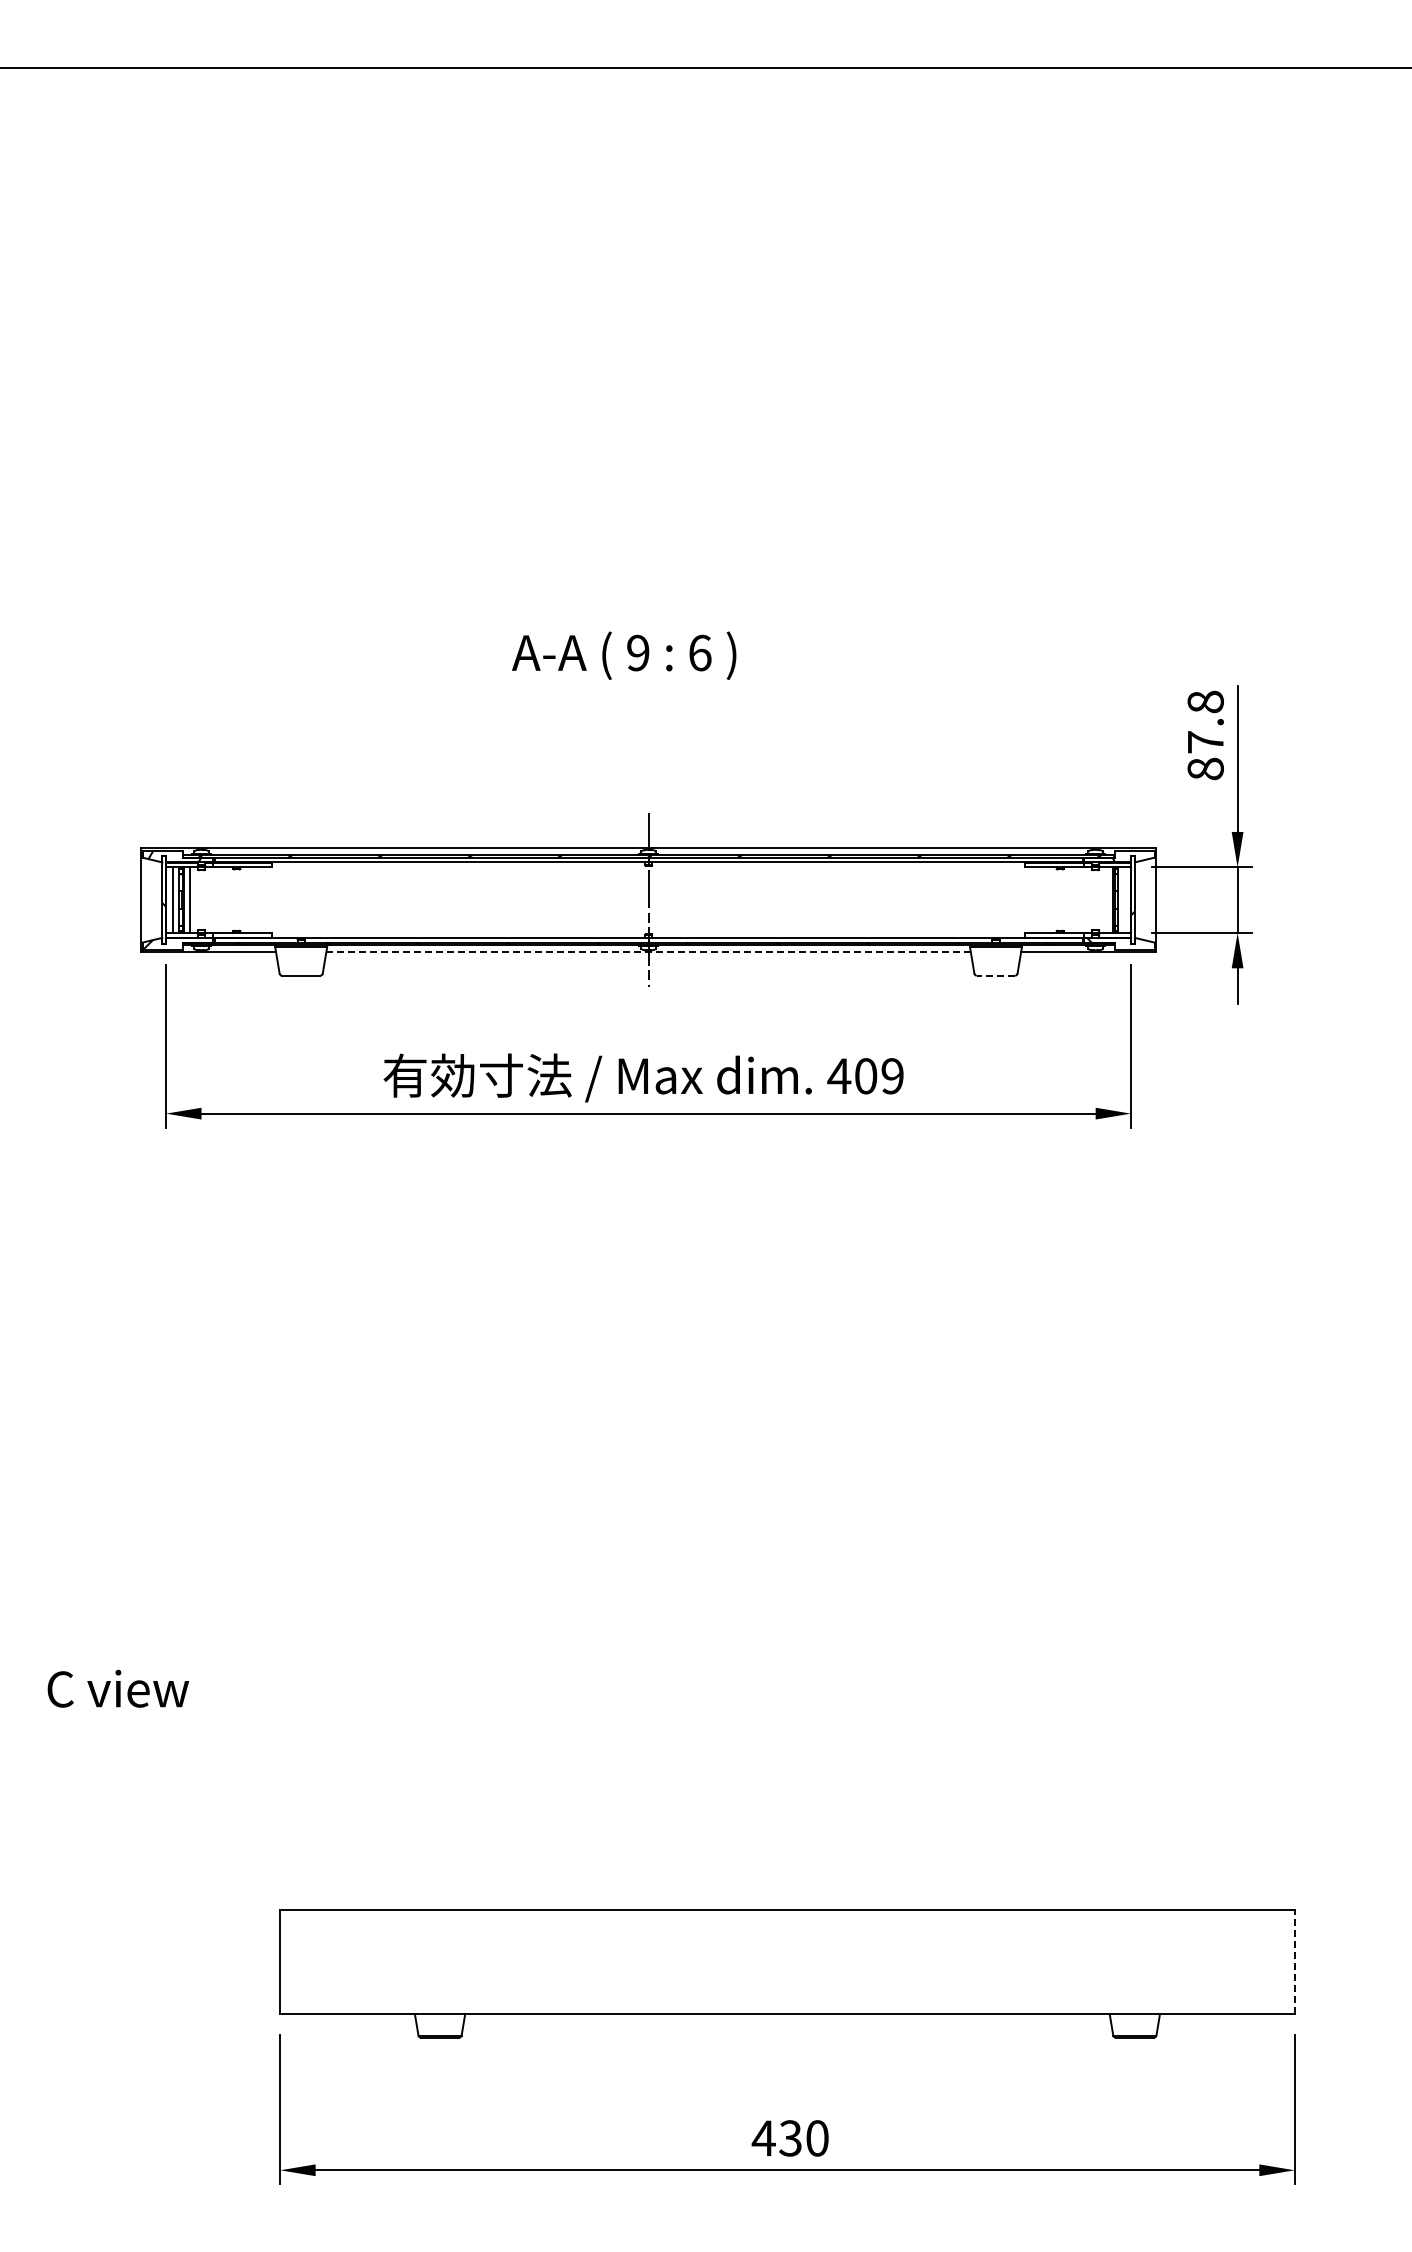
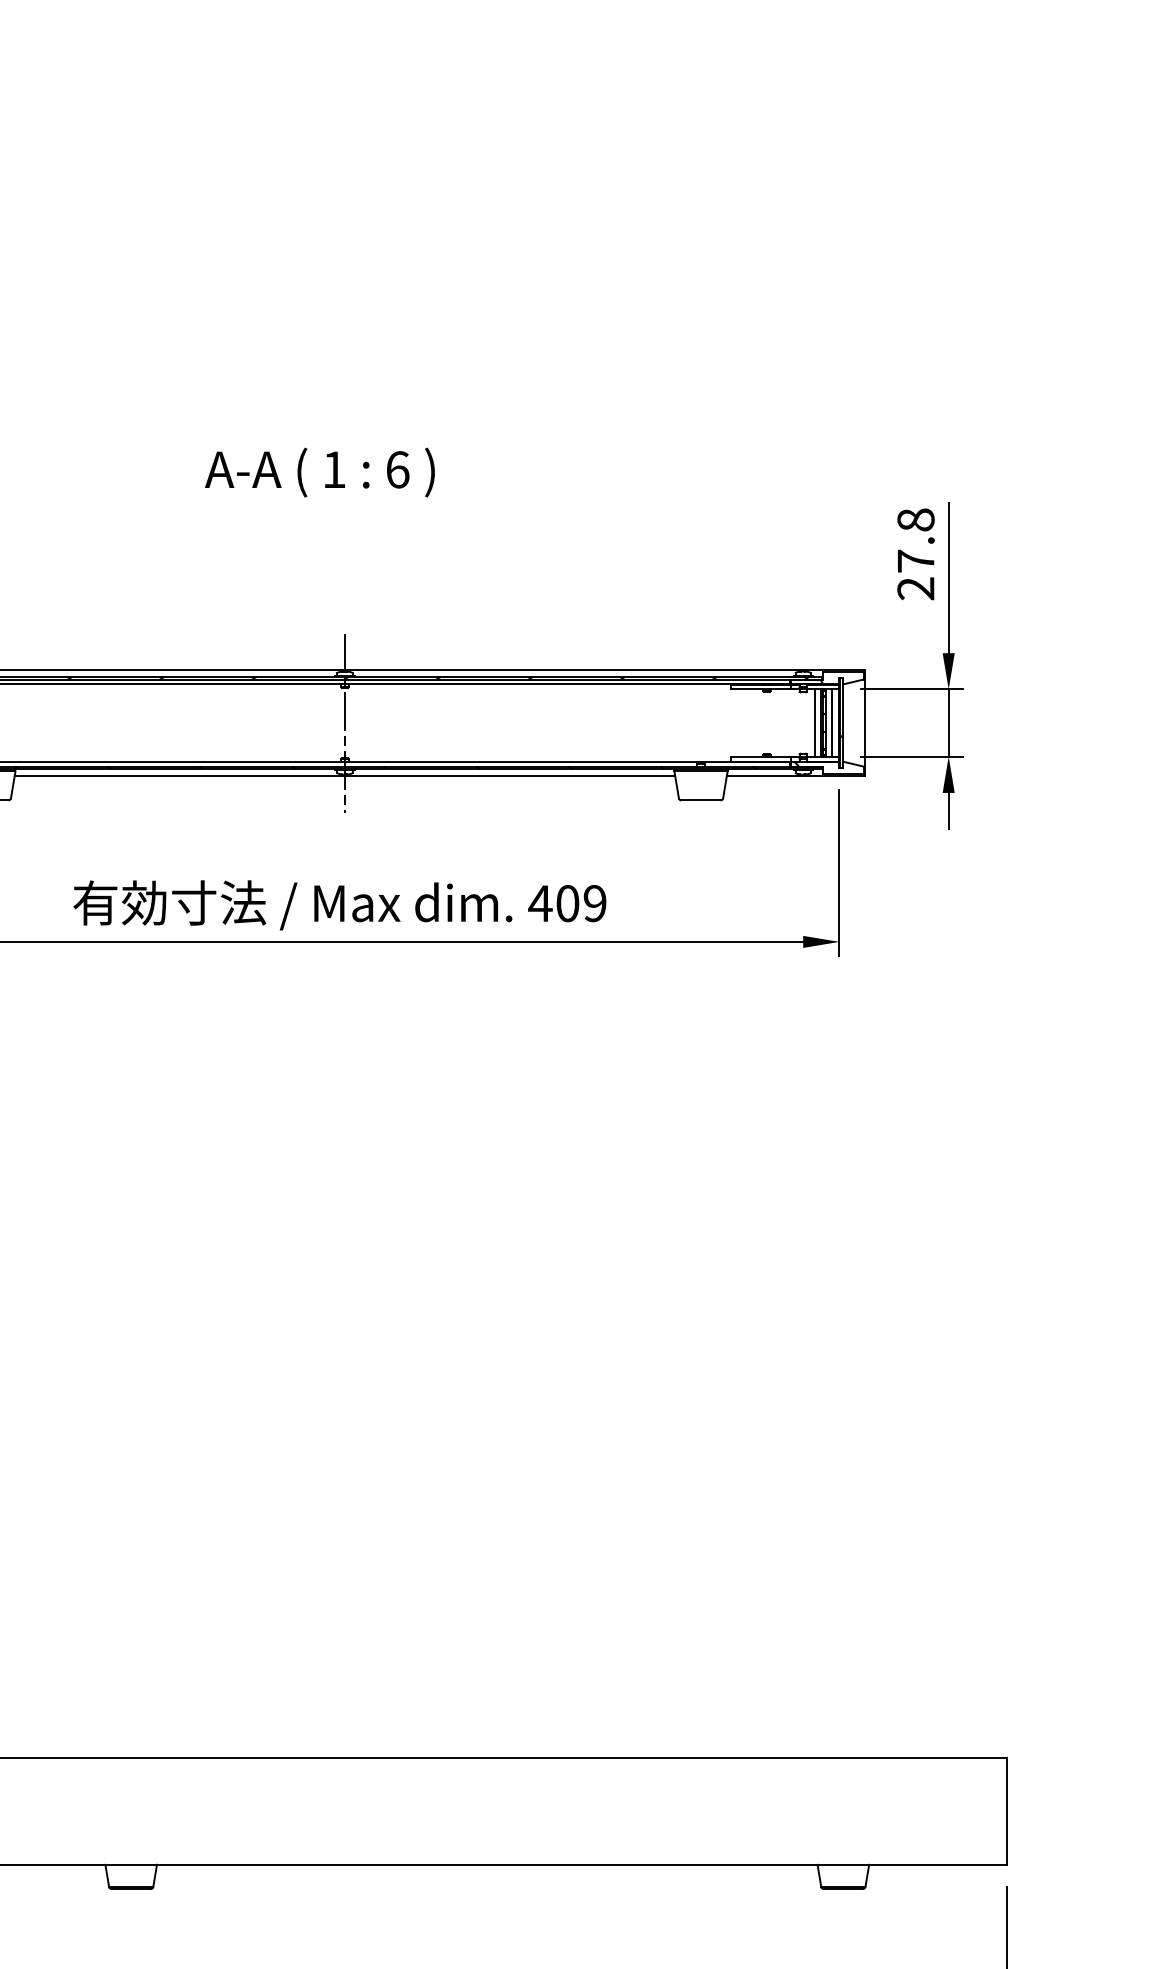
text: (638, 652) -> (334, 469), 9 -> 1
text: (1205, 768) -> (915, 588), 87.8 -> 27.8
line: (1107, 899) -> (815, 722), added
line: (1123, 899) -> (831, 722), added
line: (648, 952) -> (344, 776), dashed -> solid
line: (995, 975) -> (700, 800), dashed -> solid
line: (1294, 1962) -> (1007, 1811), dashed -> solid

